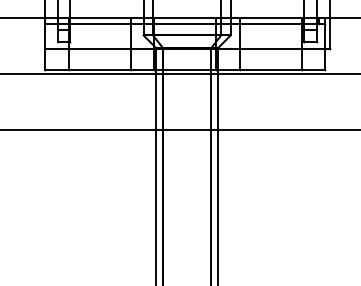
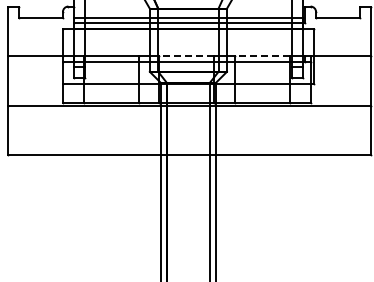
line: (185, 18) -> (186, 56), solid -> dashed
line: (270, 18) -> (262, 56), solid -> dashed

